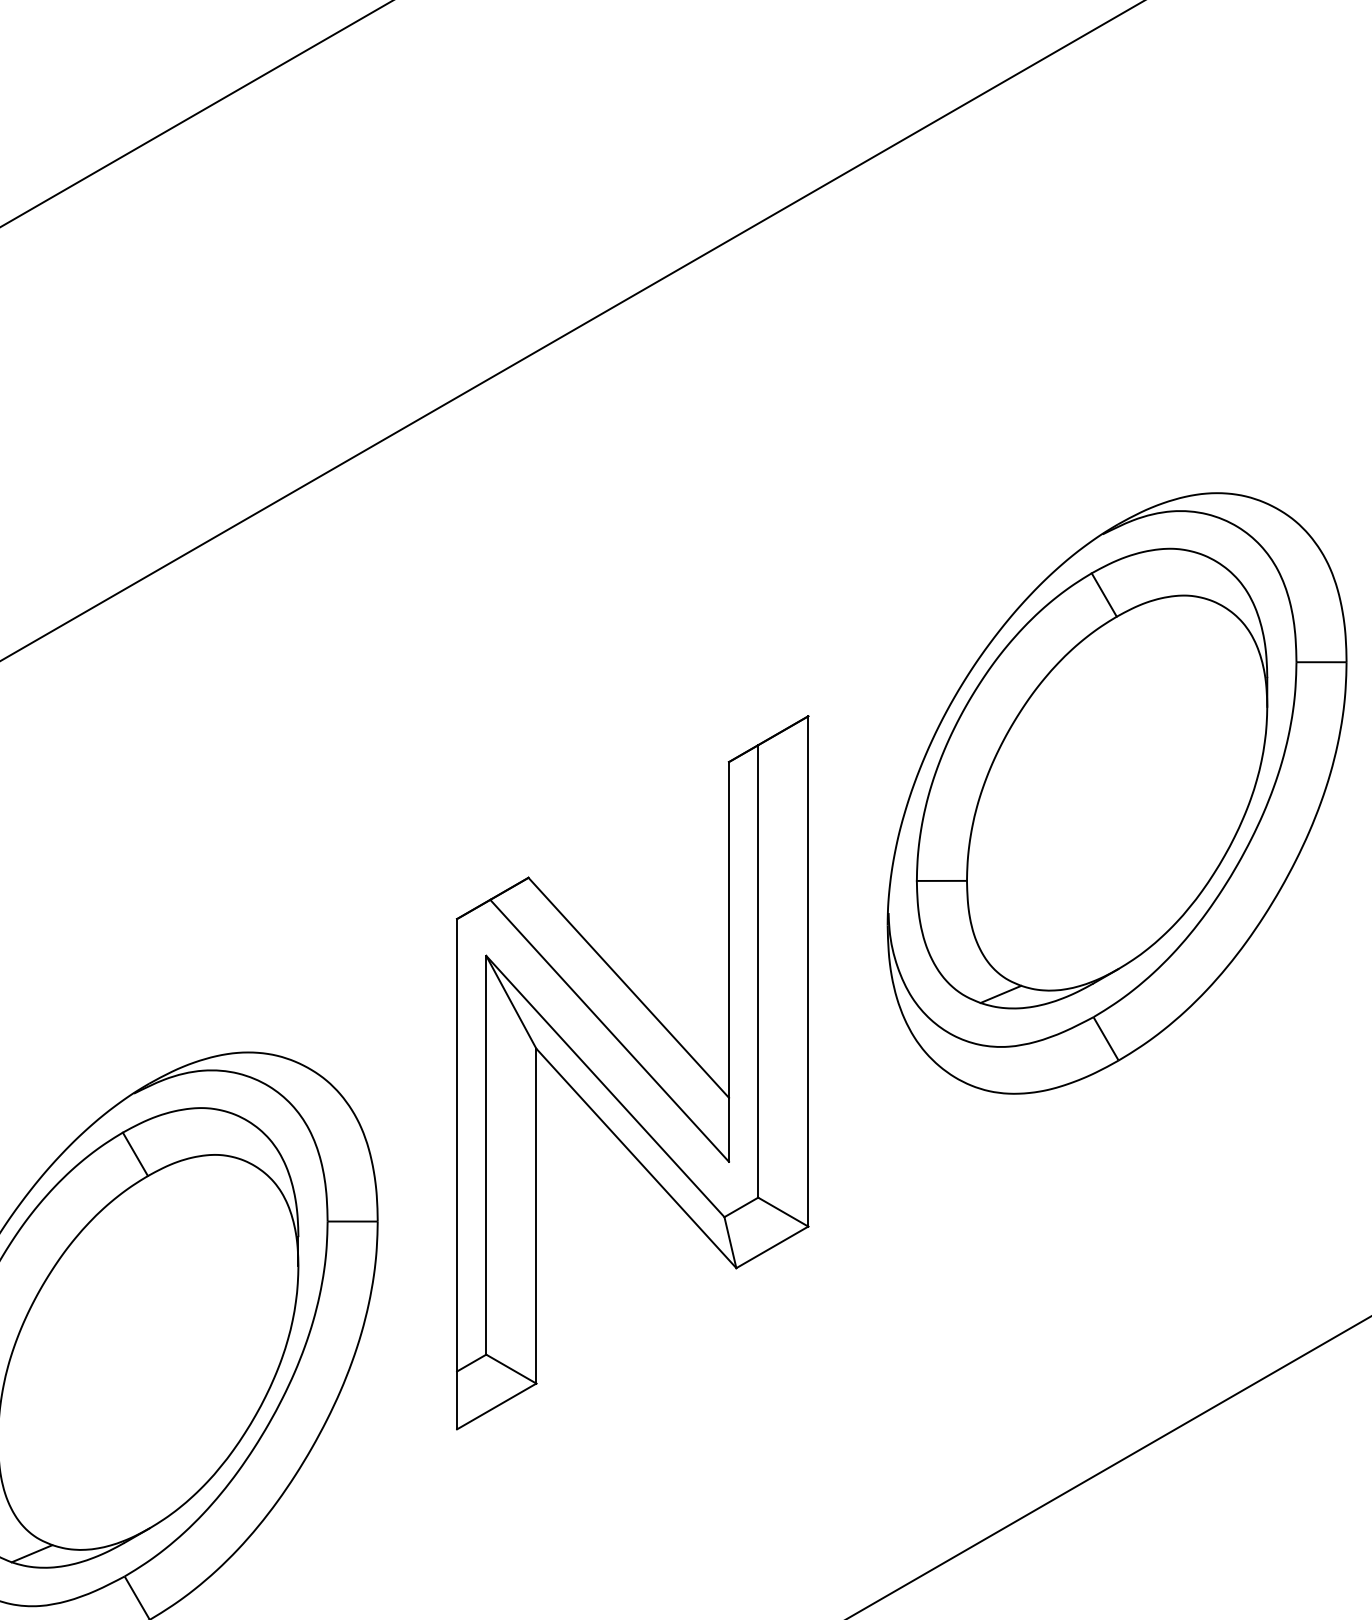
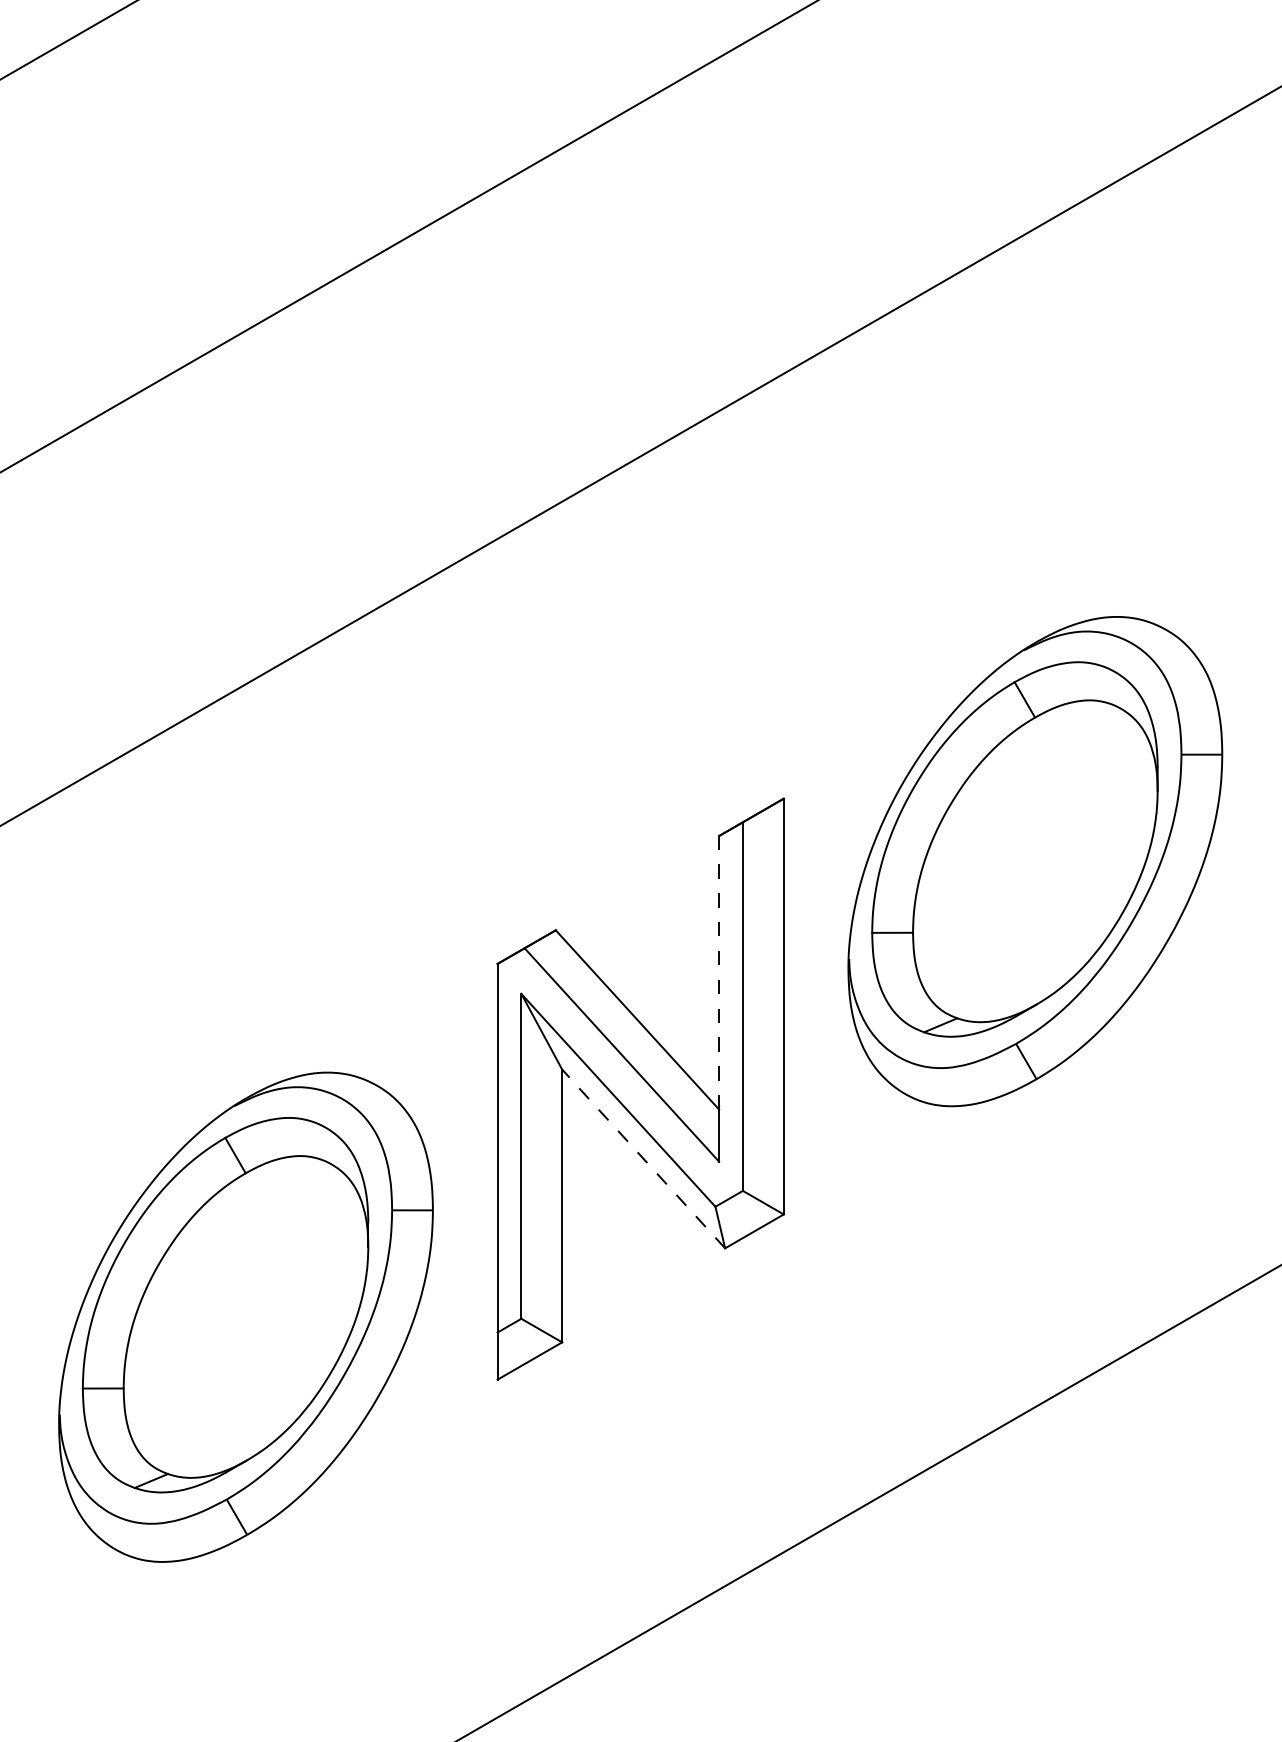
line: (729, 929) -> (719, 972), solid -> dashed
line: (636, 1157) -> (643, 1158), solid -> dashed

